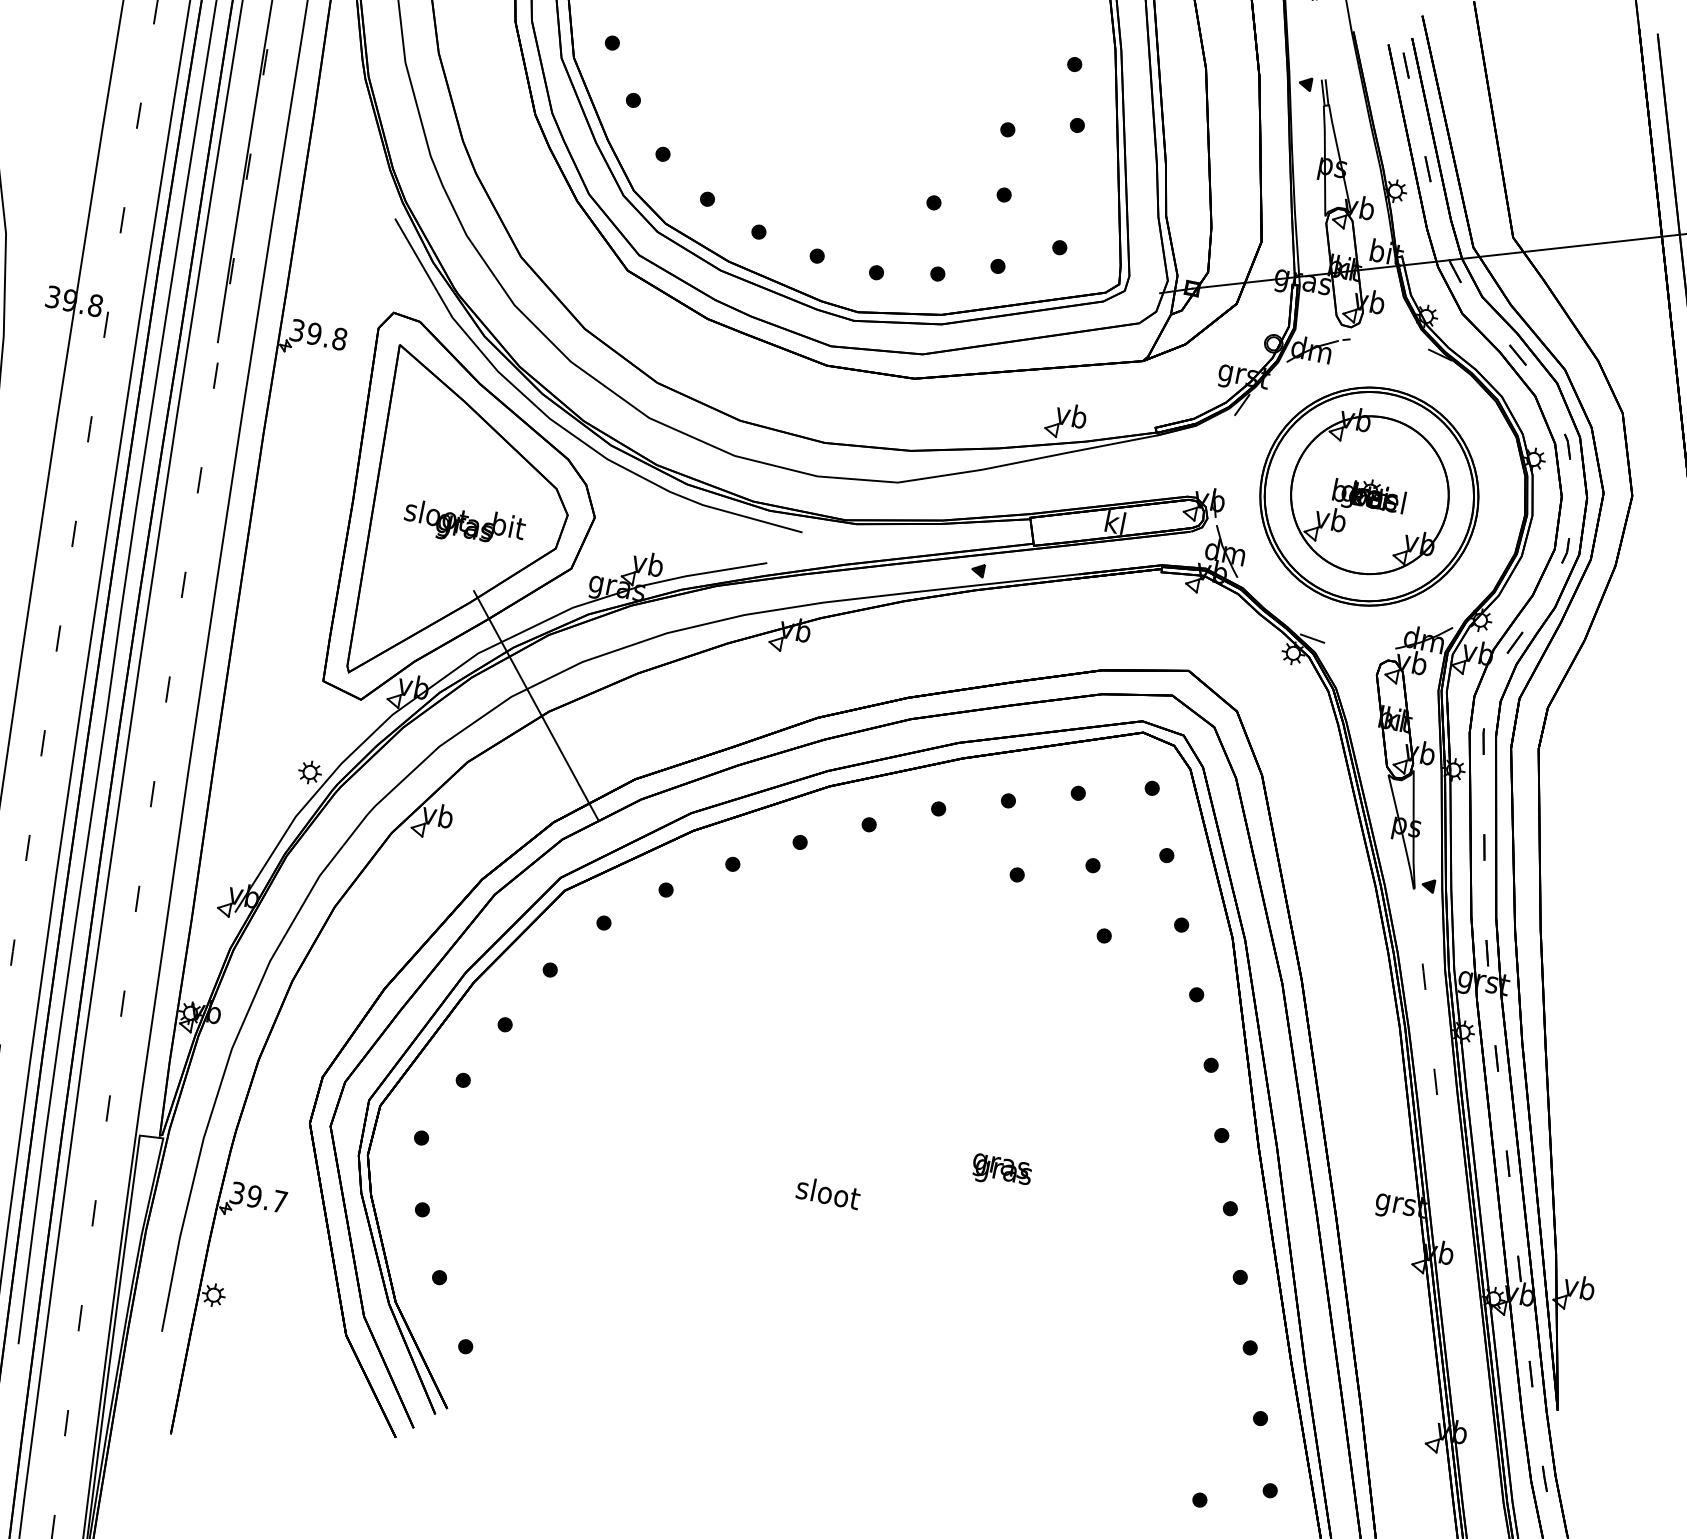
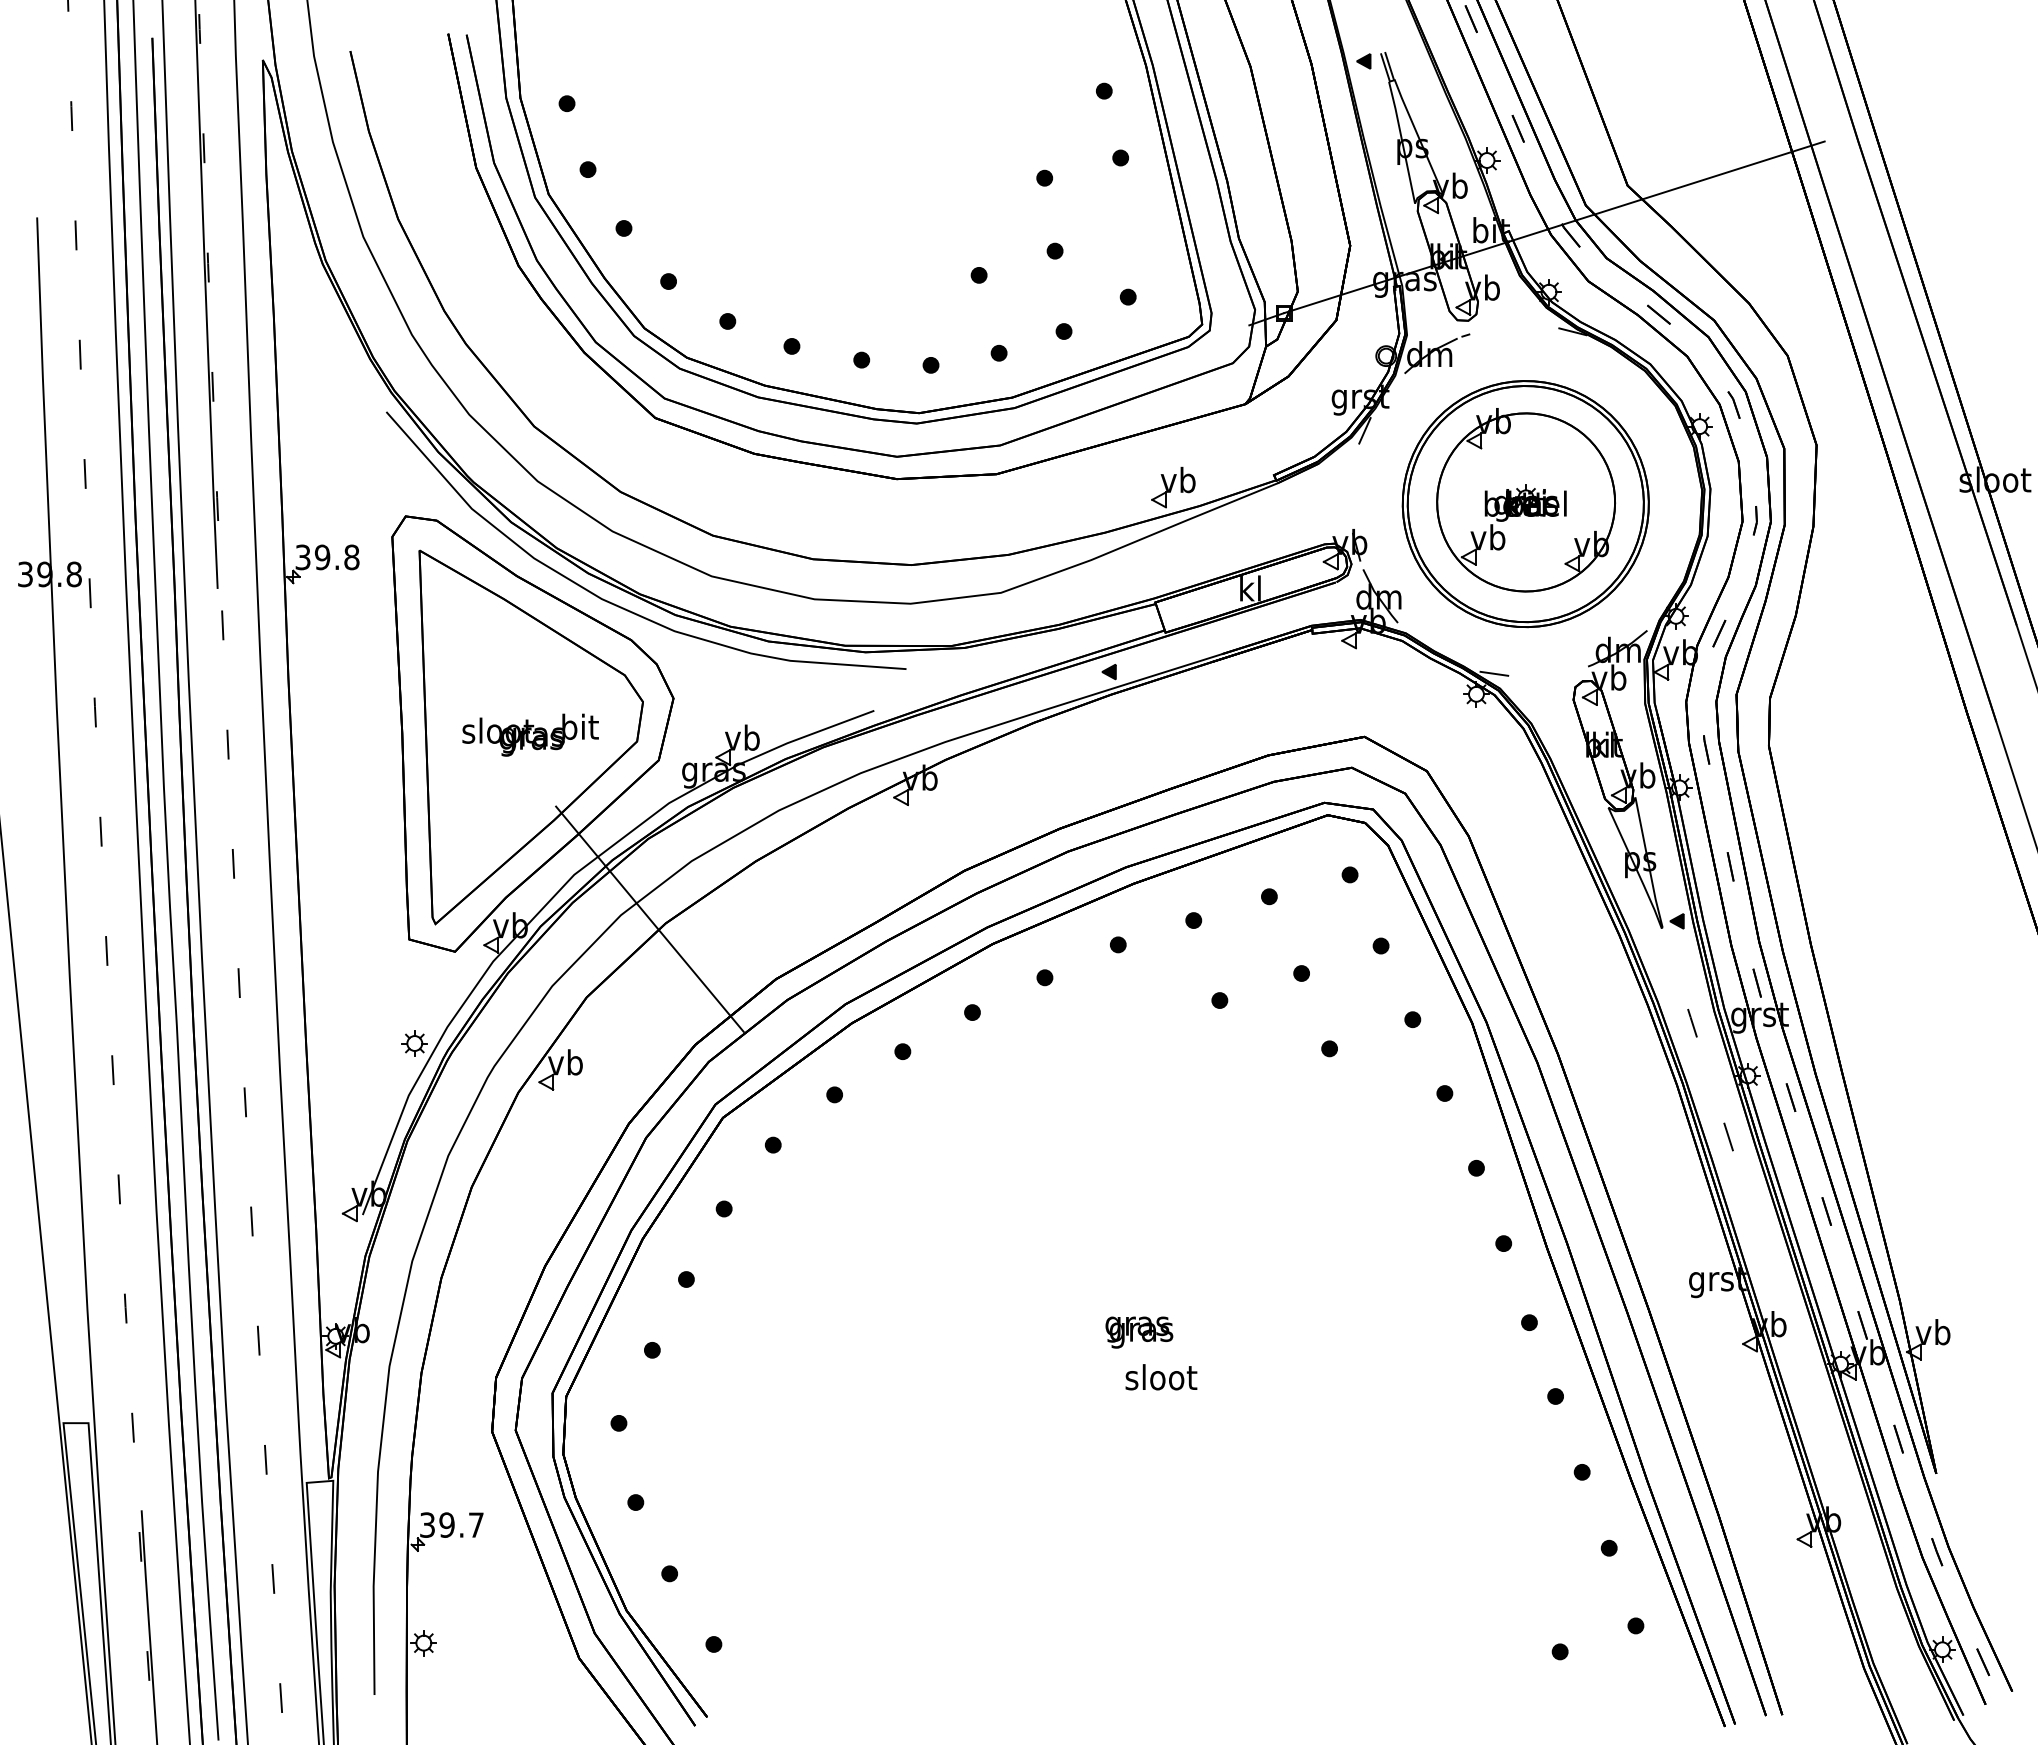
text: (1001, 1171) -> (1139, 1332), moved
text: (828, 1193) -> (1161, 1377), moved

